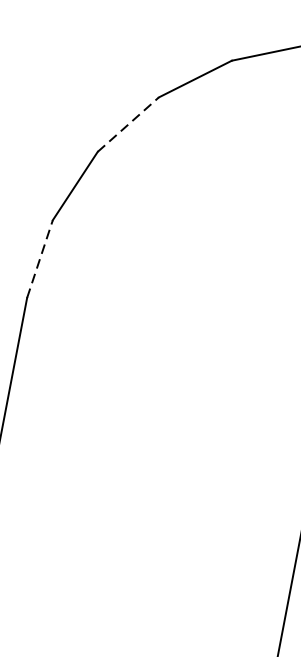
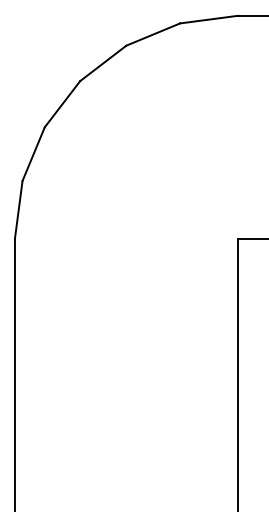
line: (128, 123) -> (62, 103), dashed -> solid
line: (39, 258) -> (18, 209), dashed -> solid

